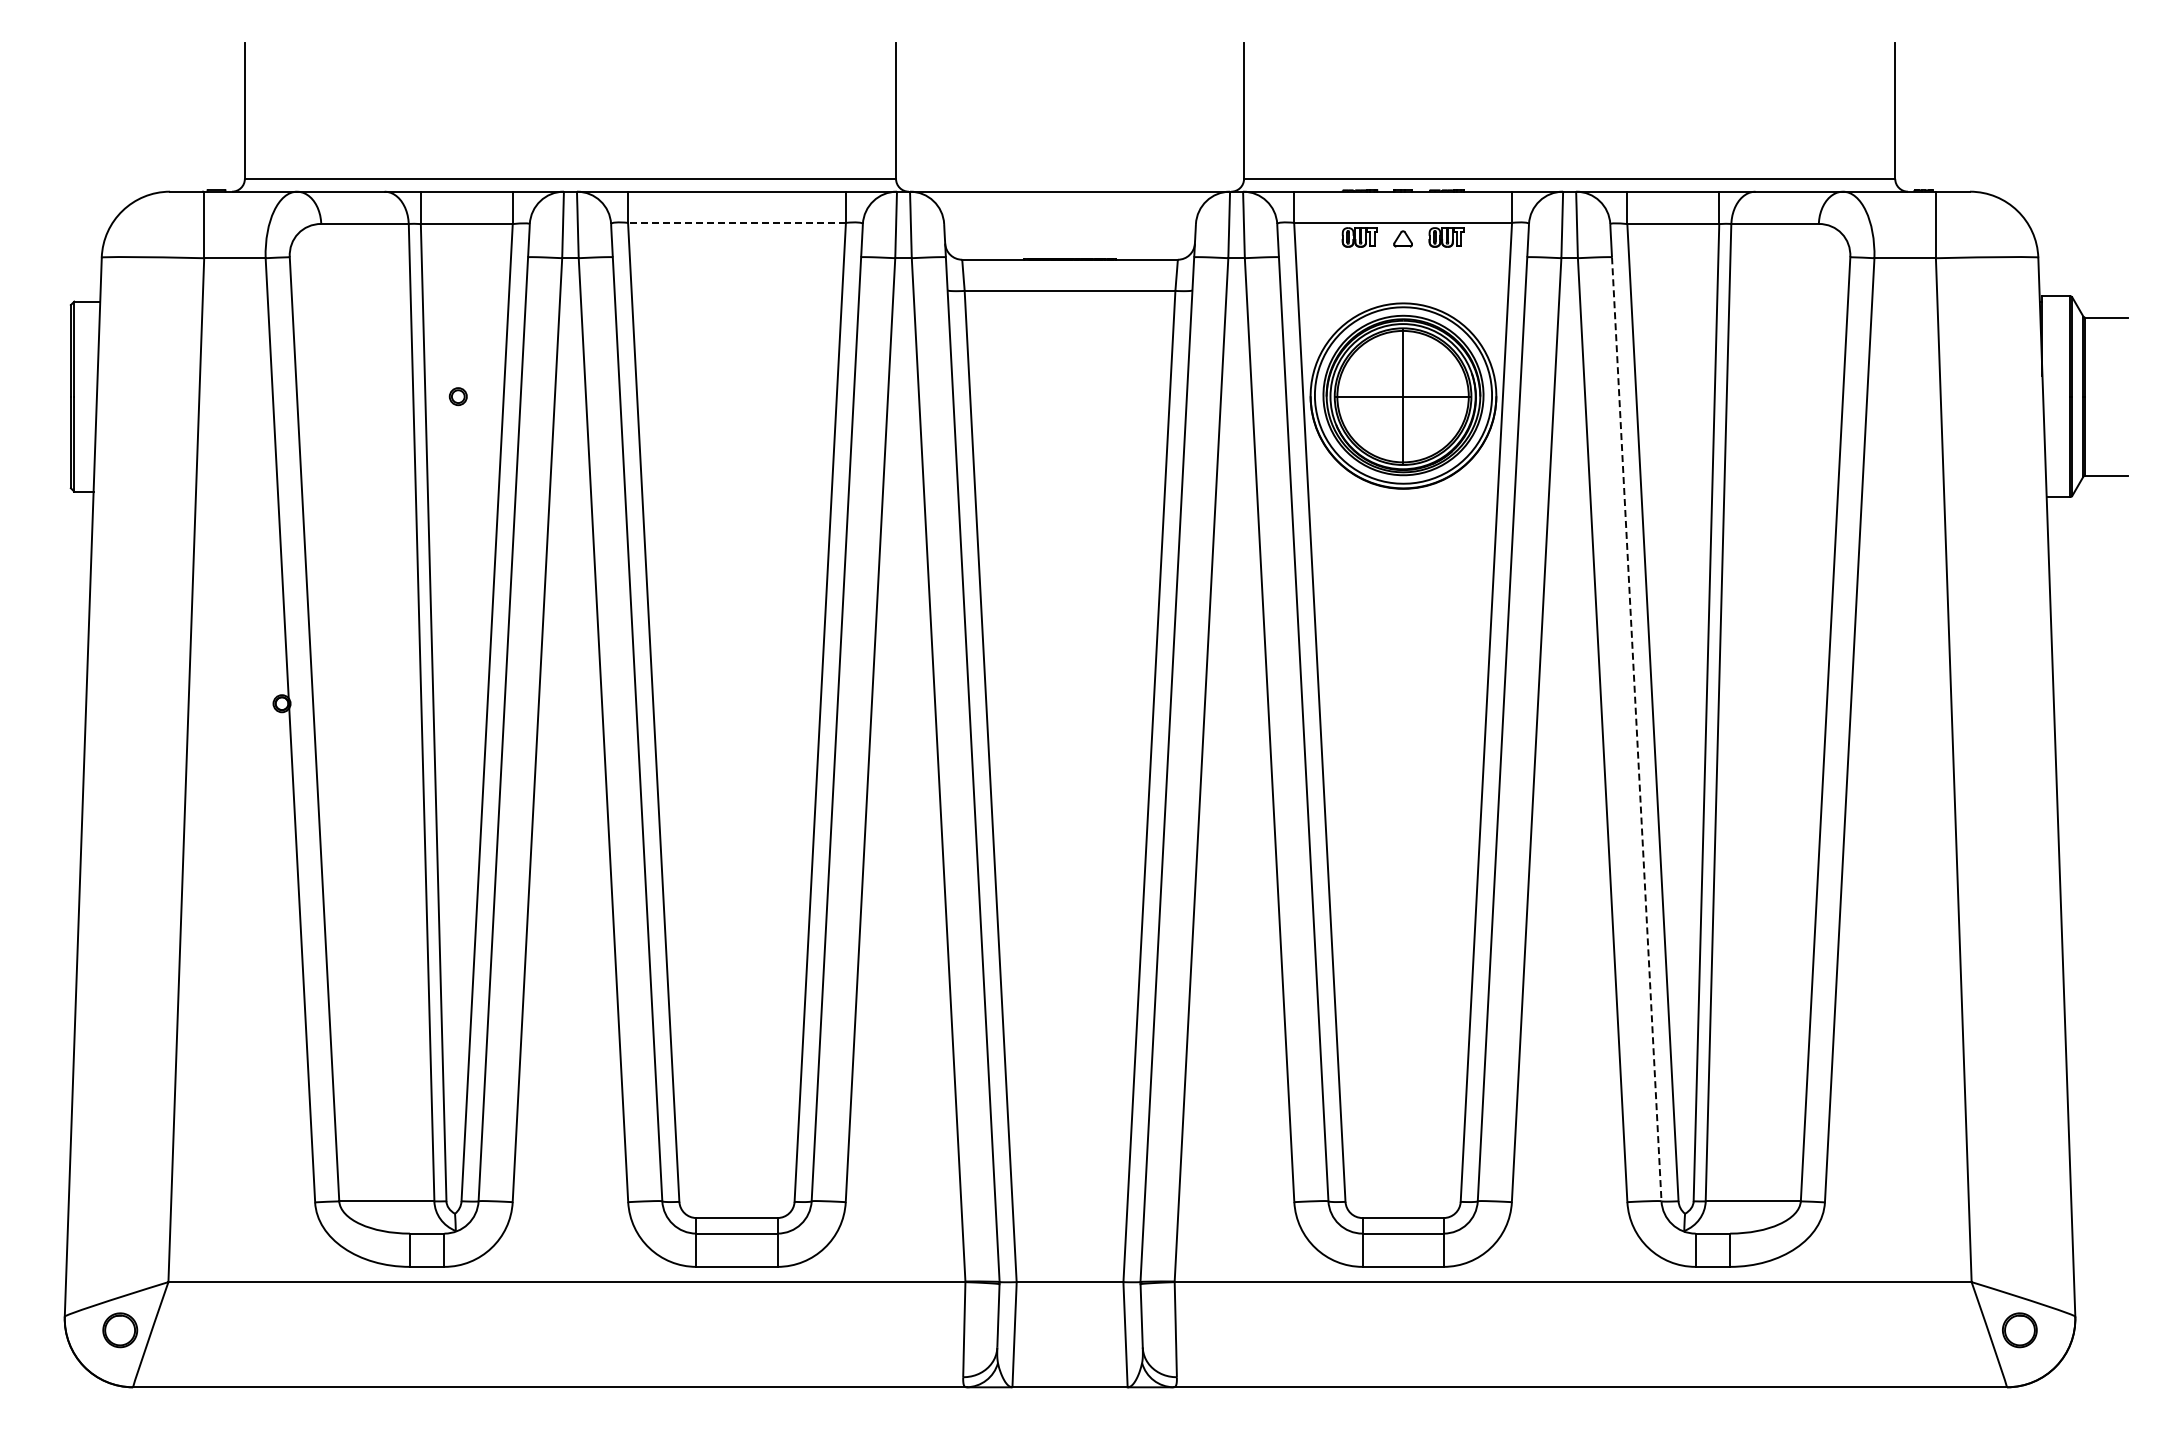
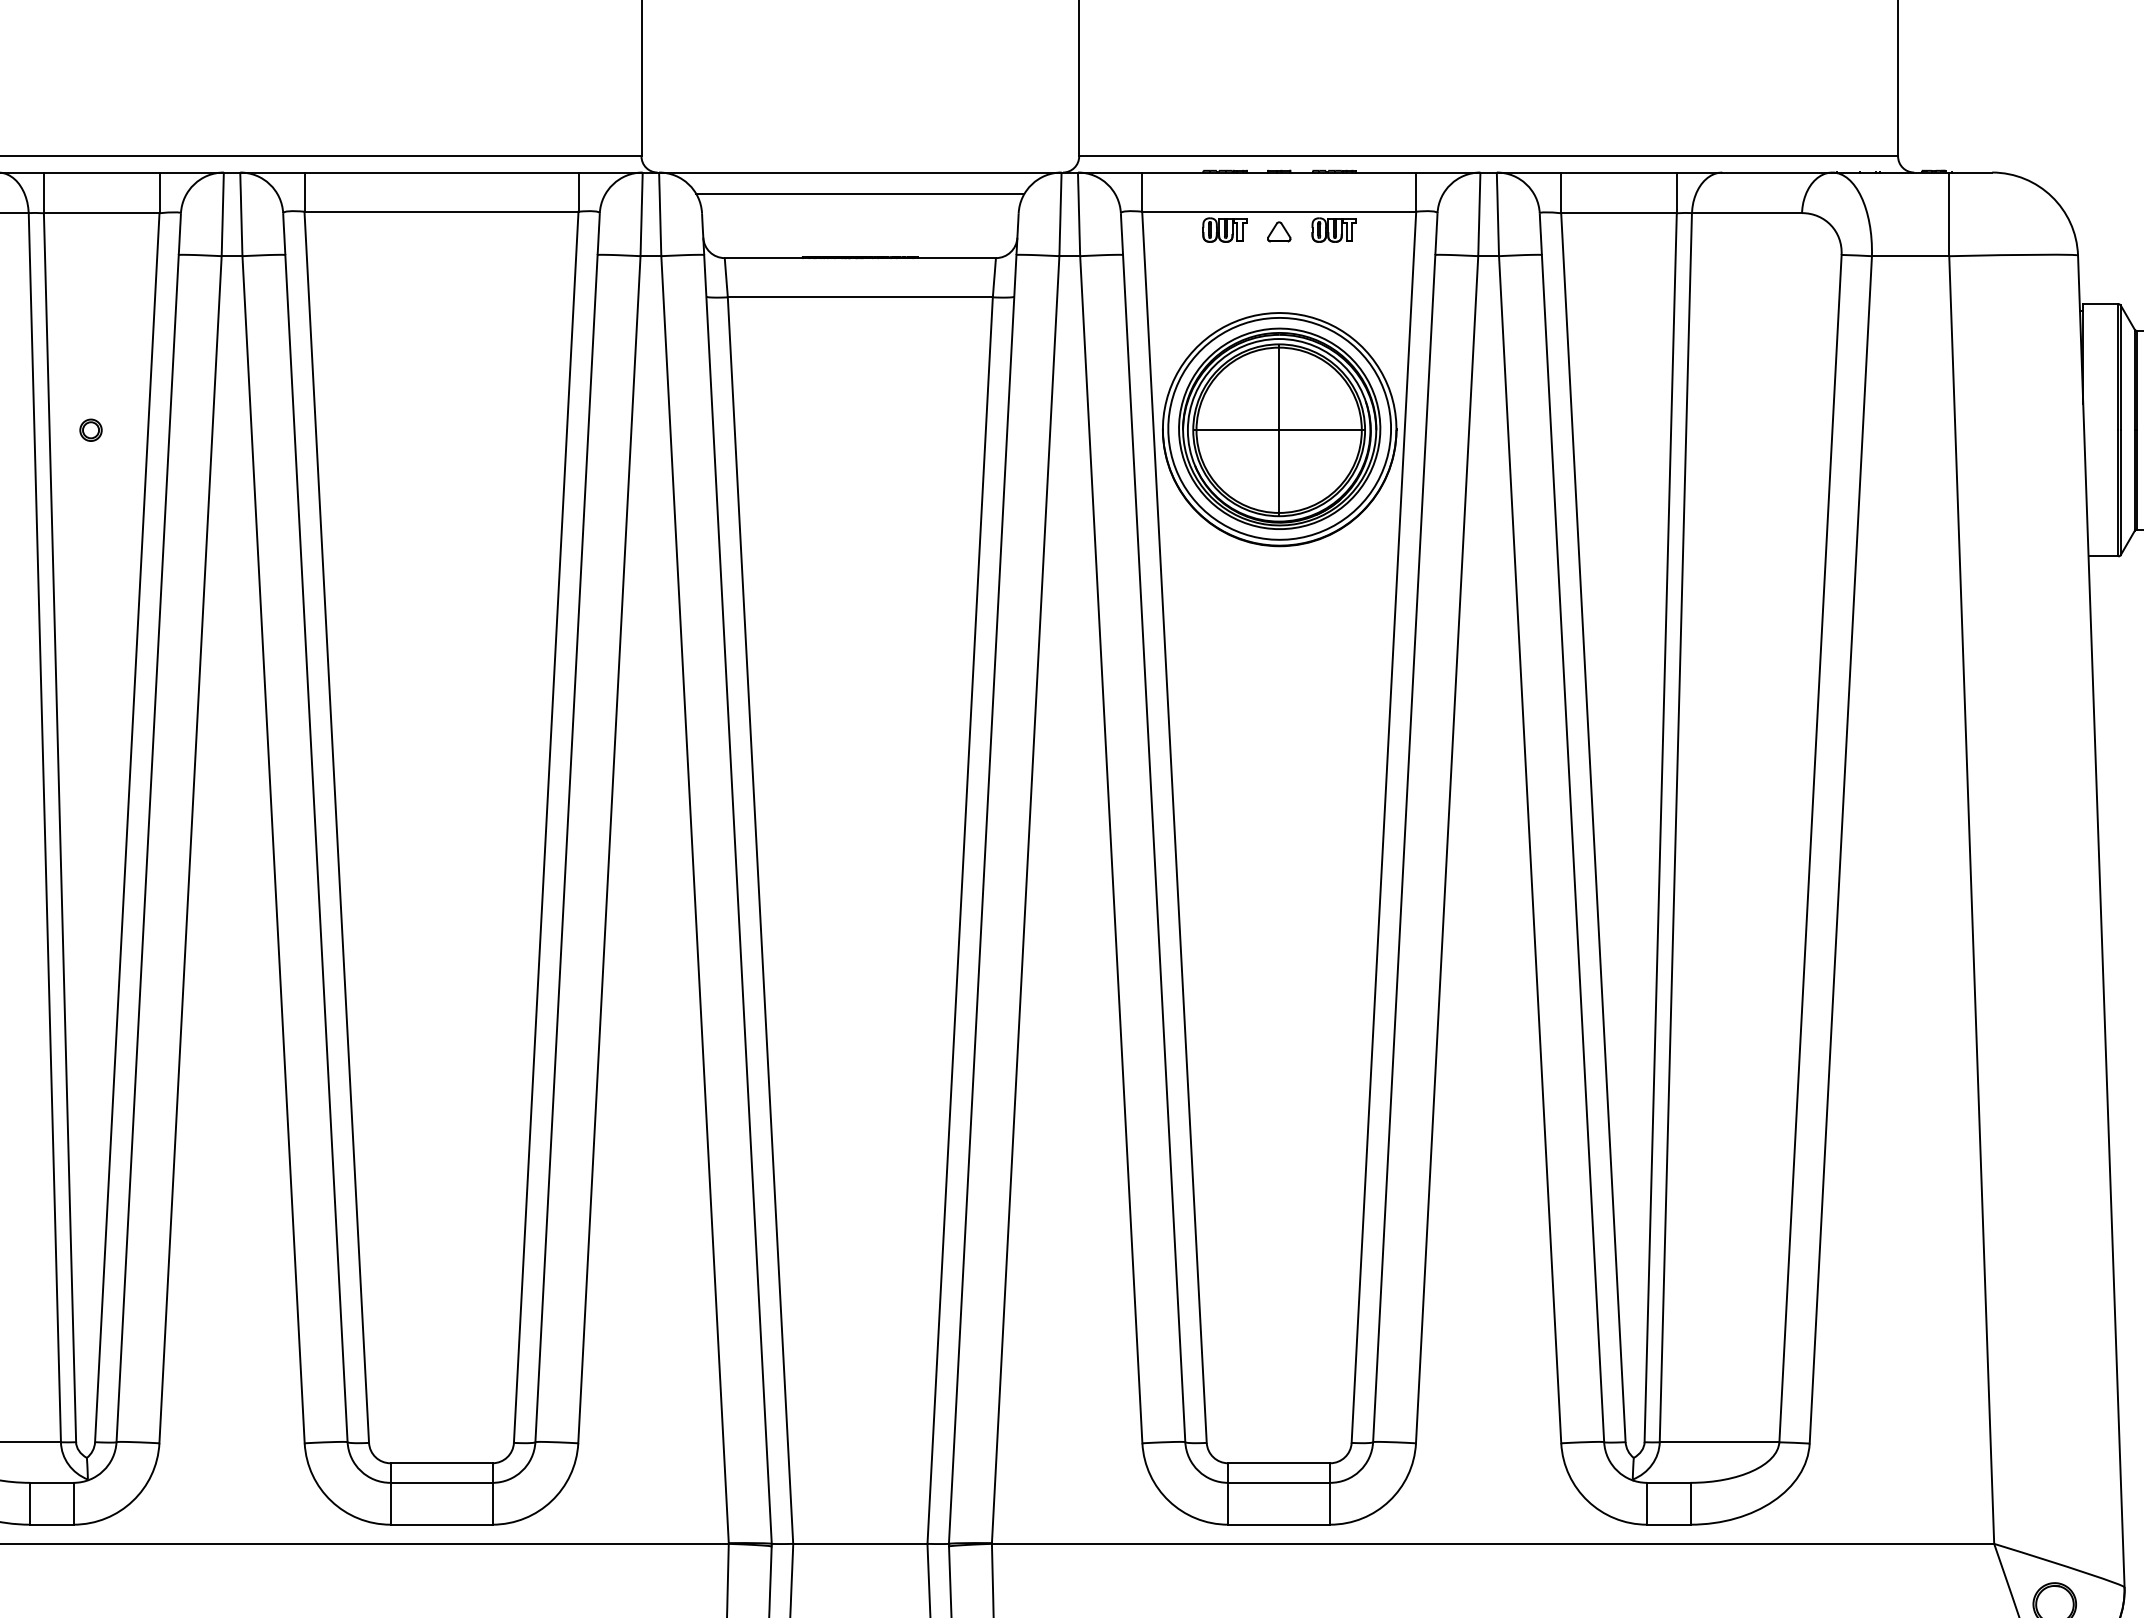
line: (1069, 208) -> (859, 193), added
line: (737, 222) -> (442, 211), dashed -> solid
line: (1636, 729) -> (1572, 848), dashed -> solid

